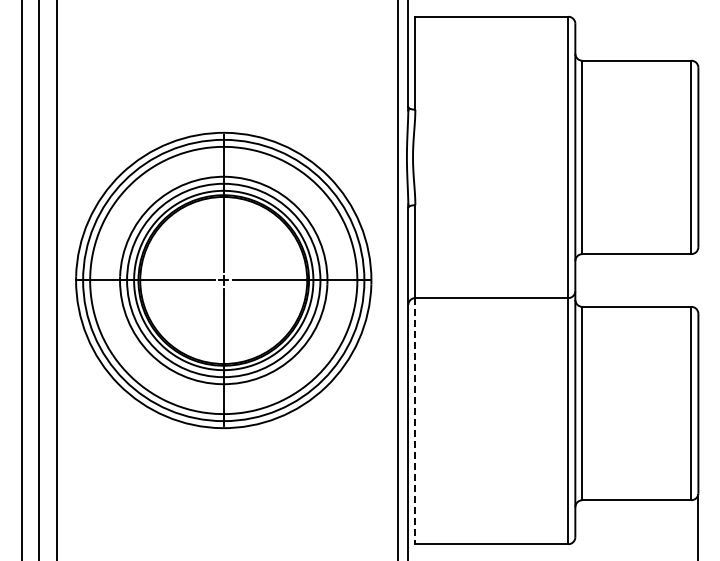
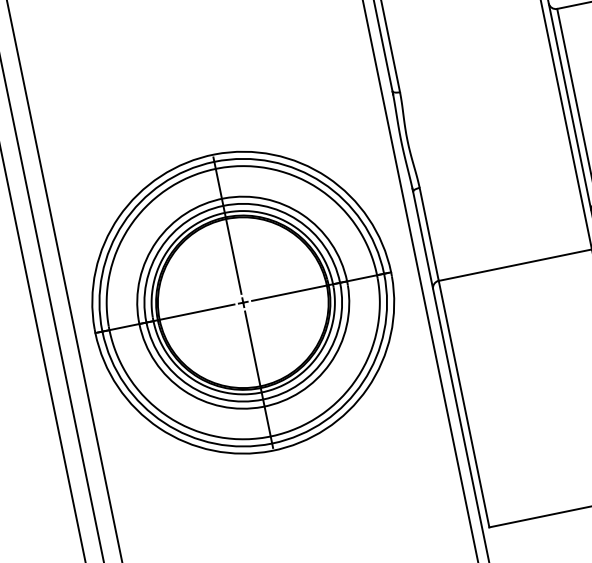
line: (415, 421) -> (464, 404), dashed -> solid

